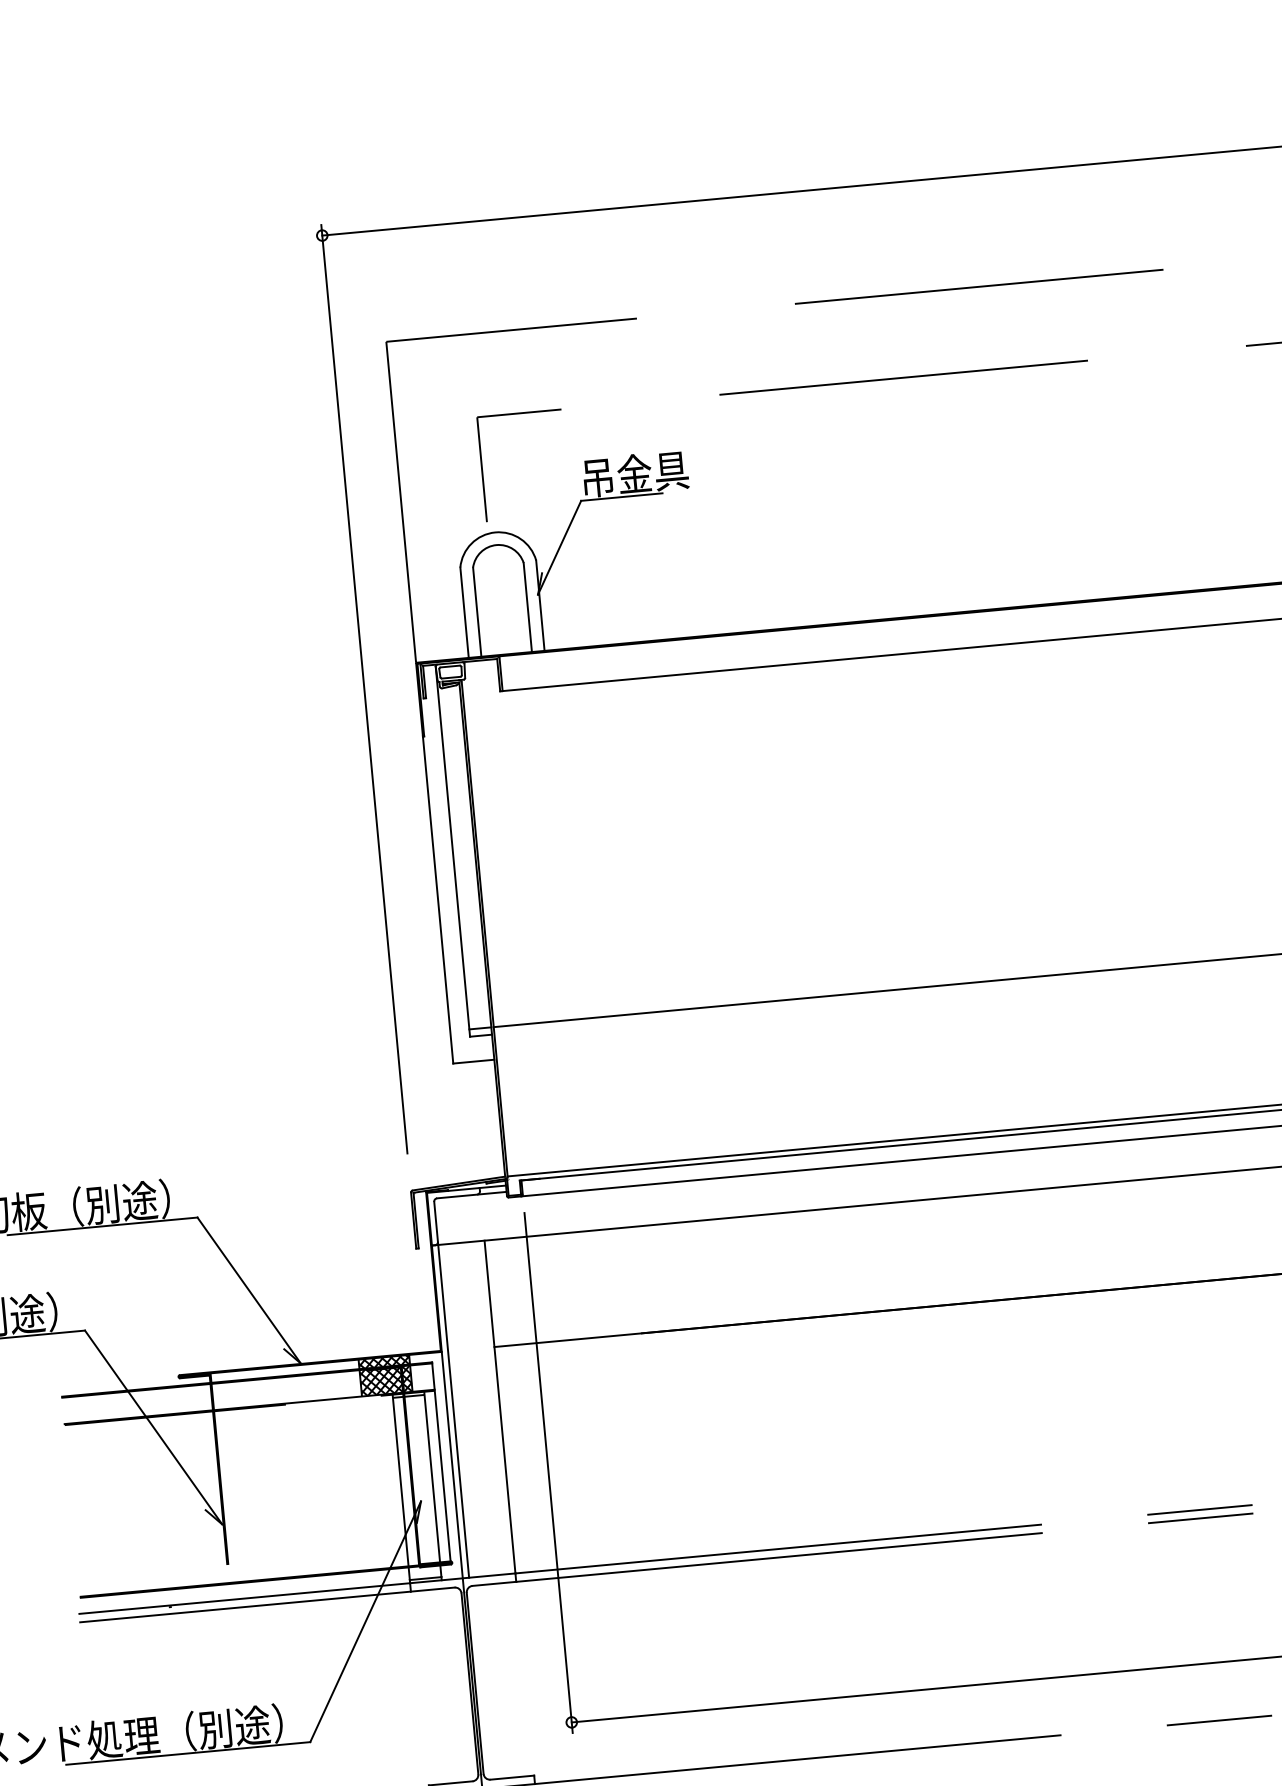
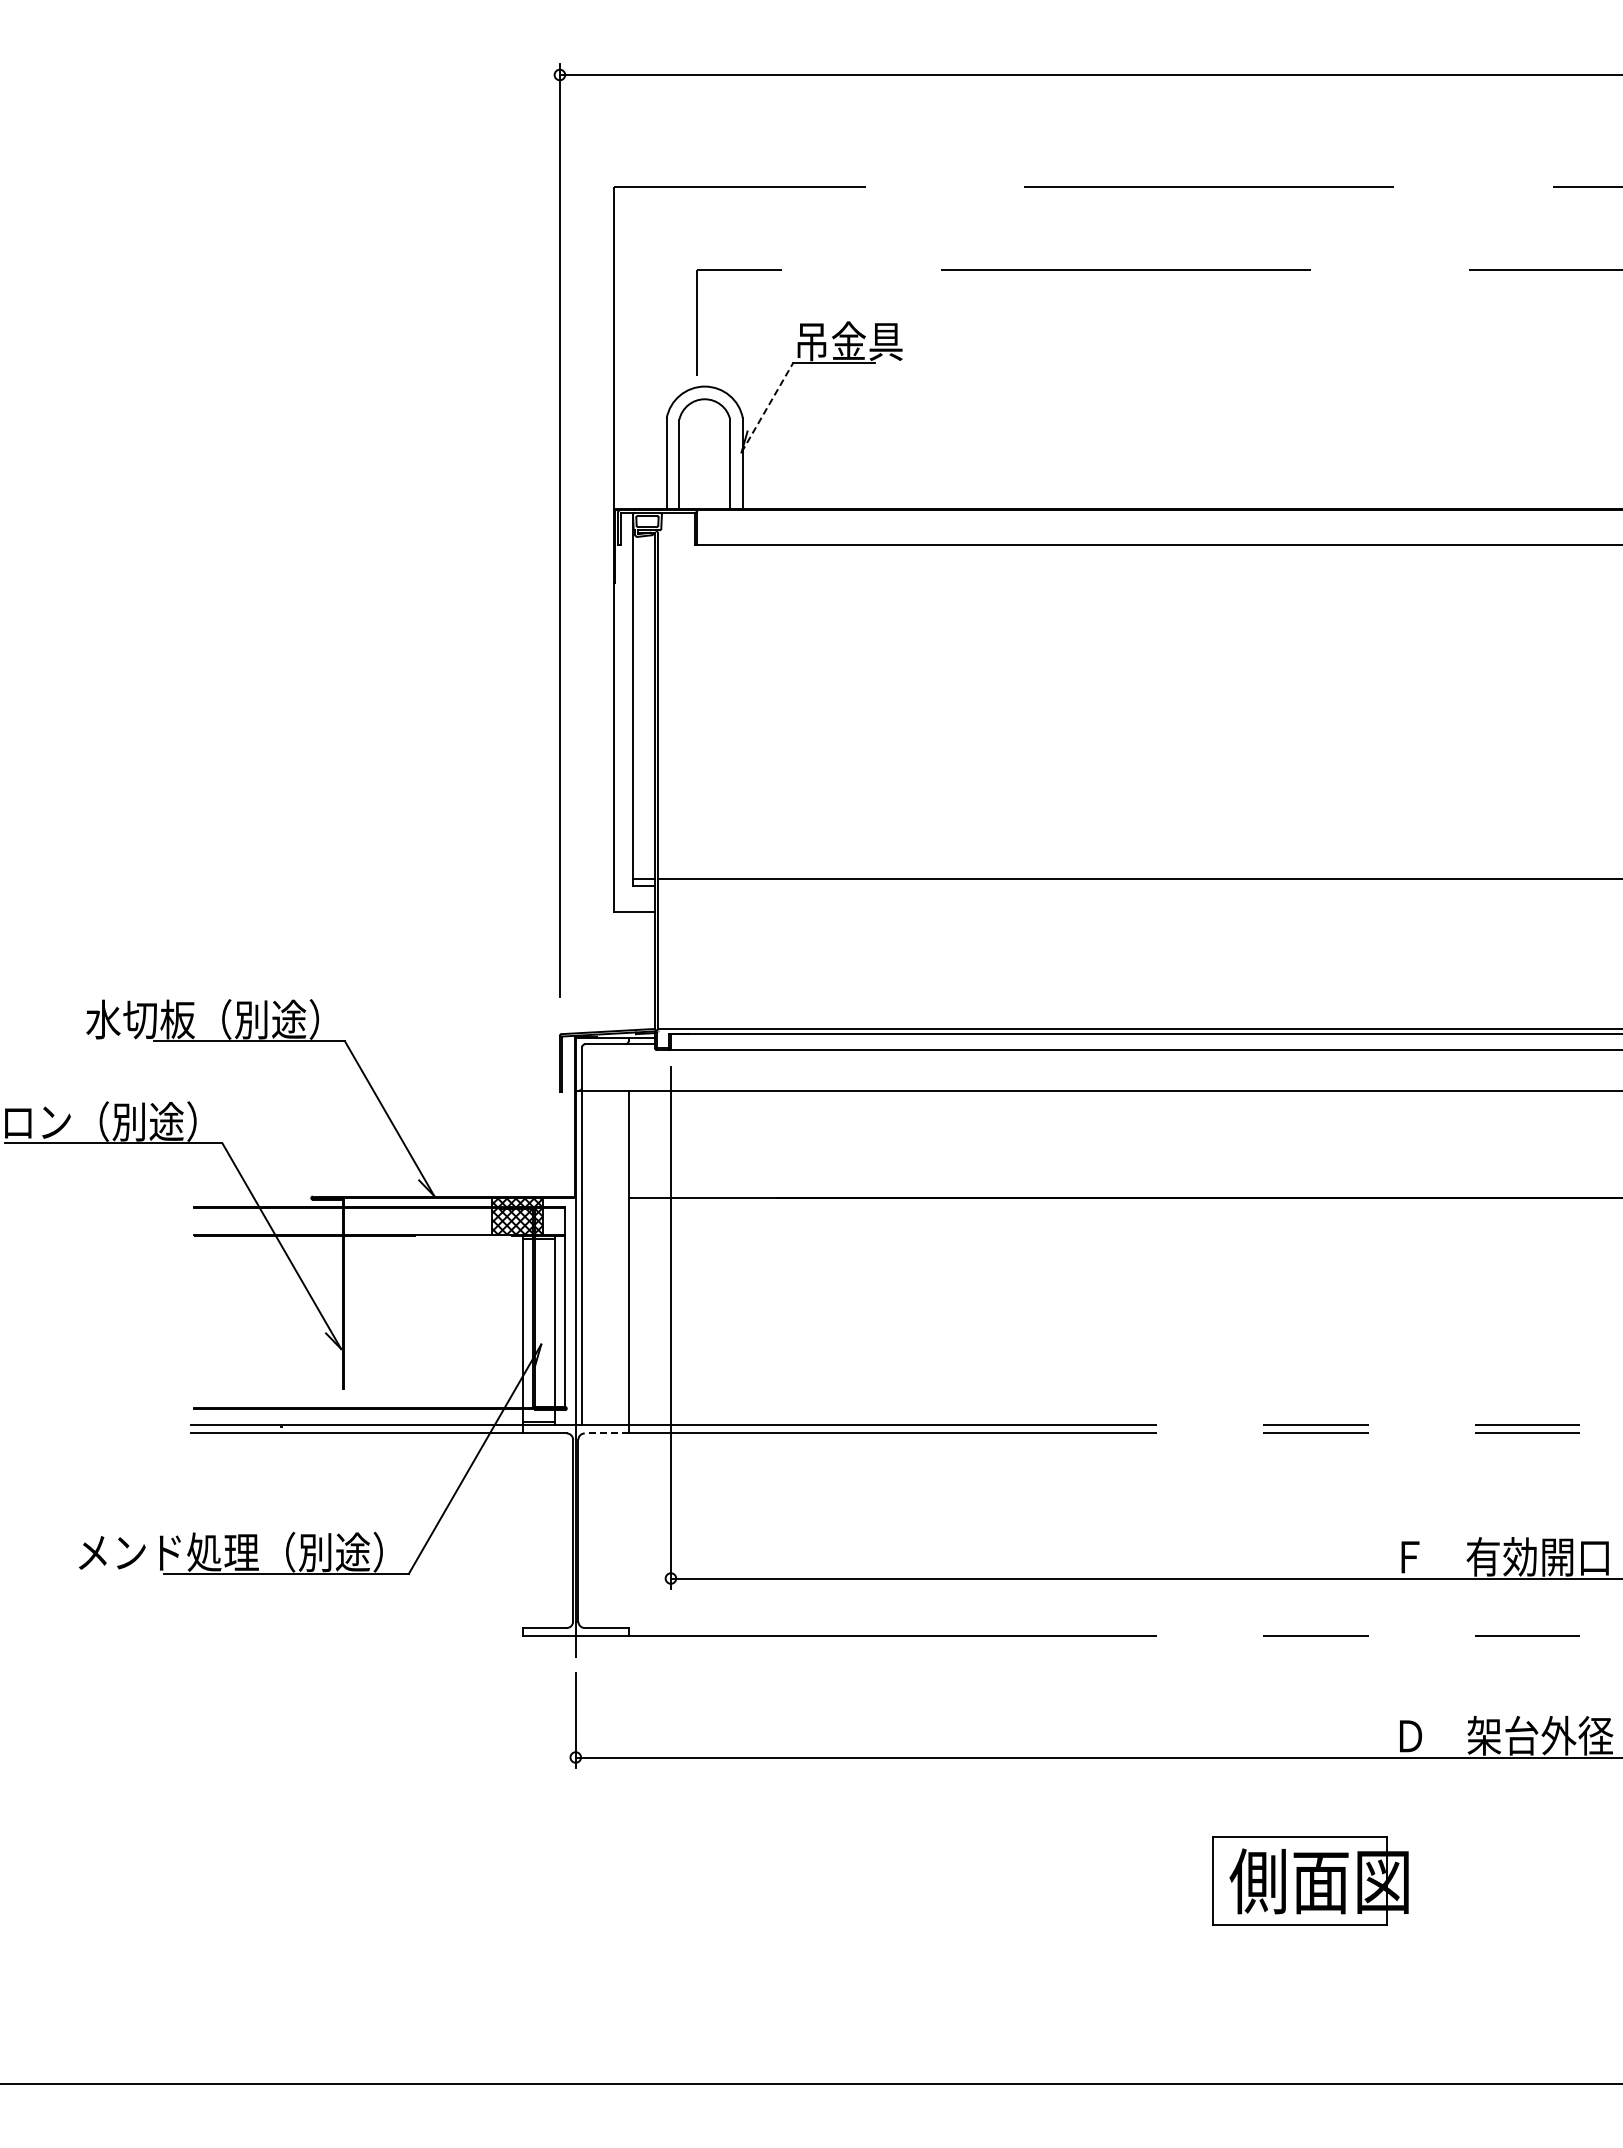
line: (559, 547) -> (767, 407), solid -> dashed
line: (494, 1583) -> (606, 1433), solid -> dashed

